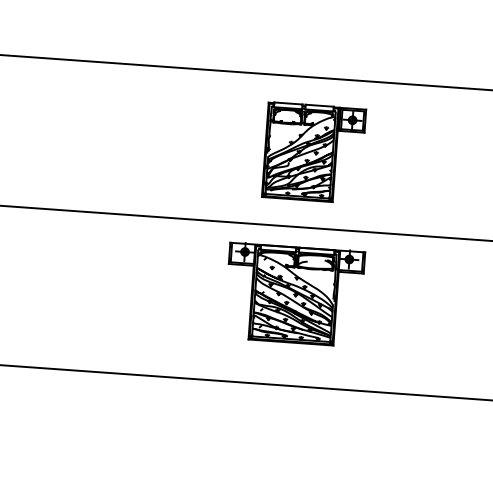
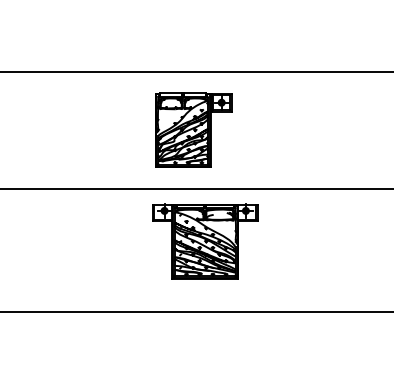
part: (314, 152) -> (193, 129), moved

